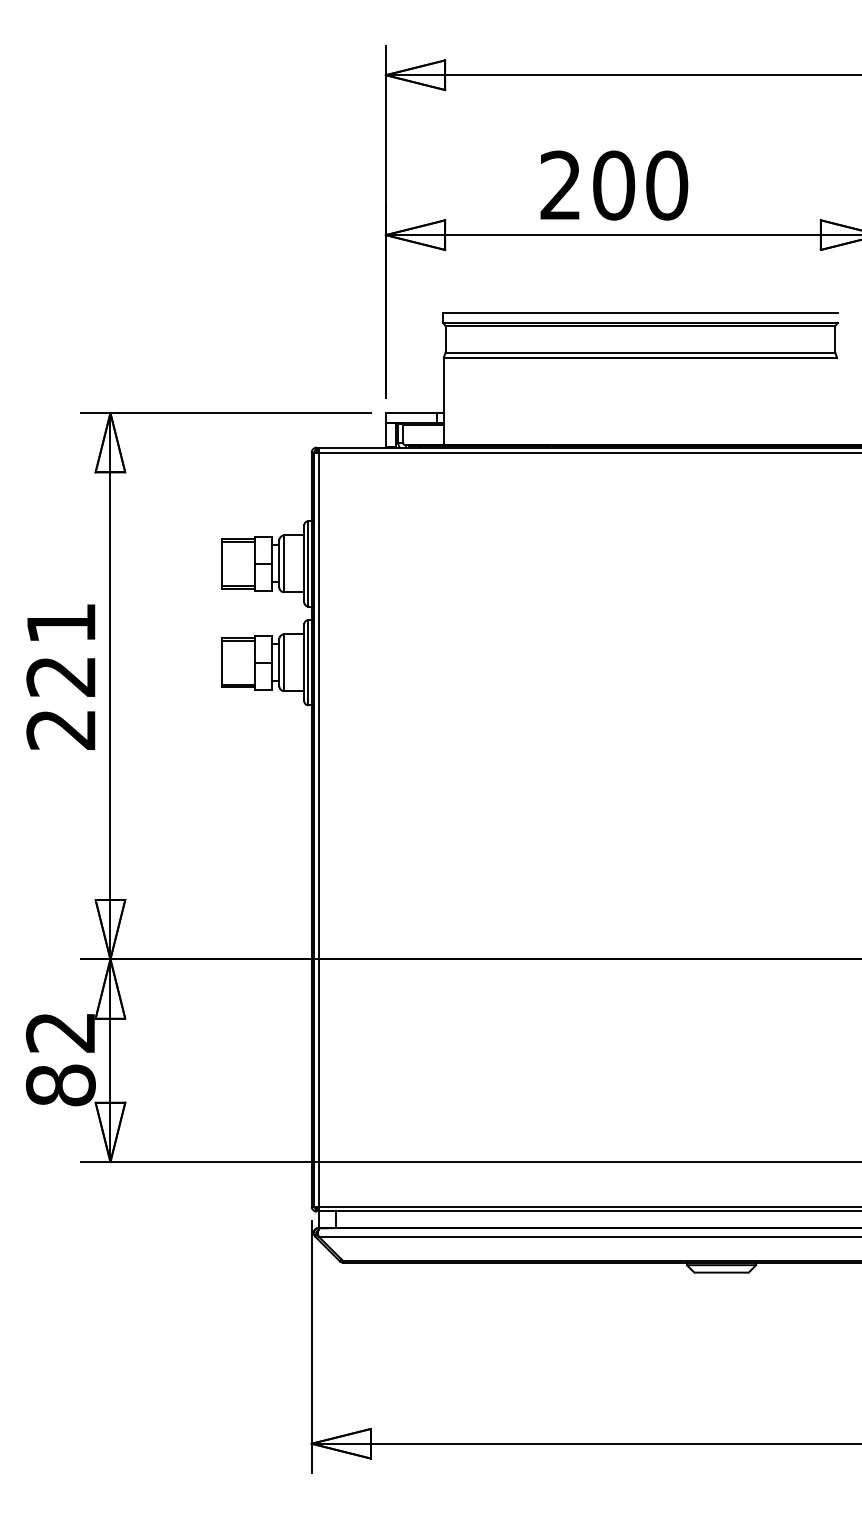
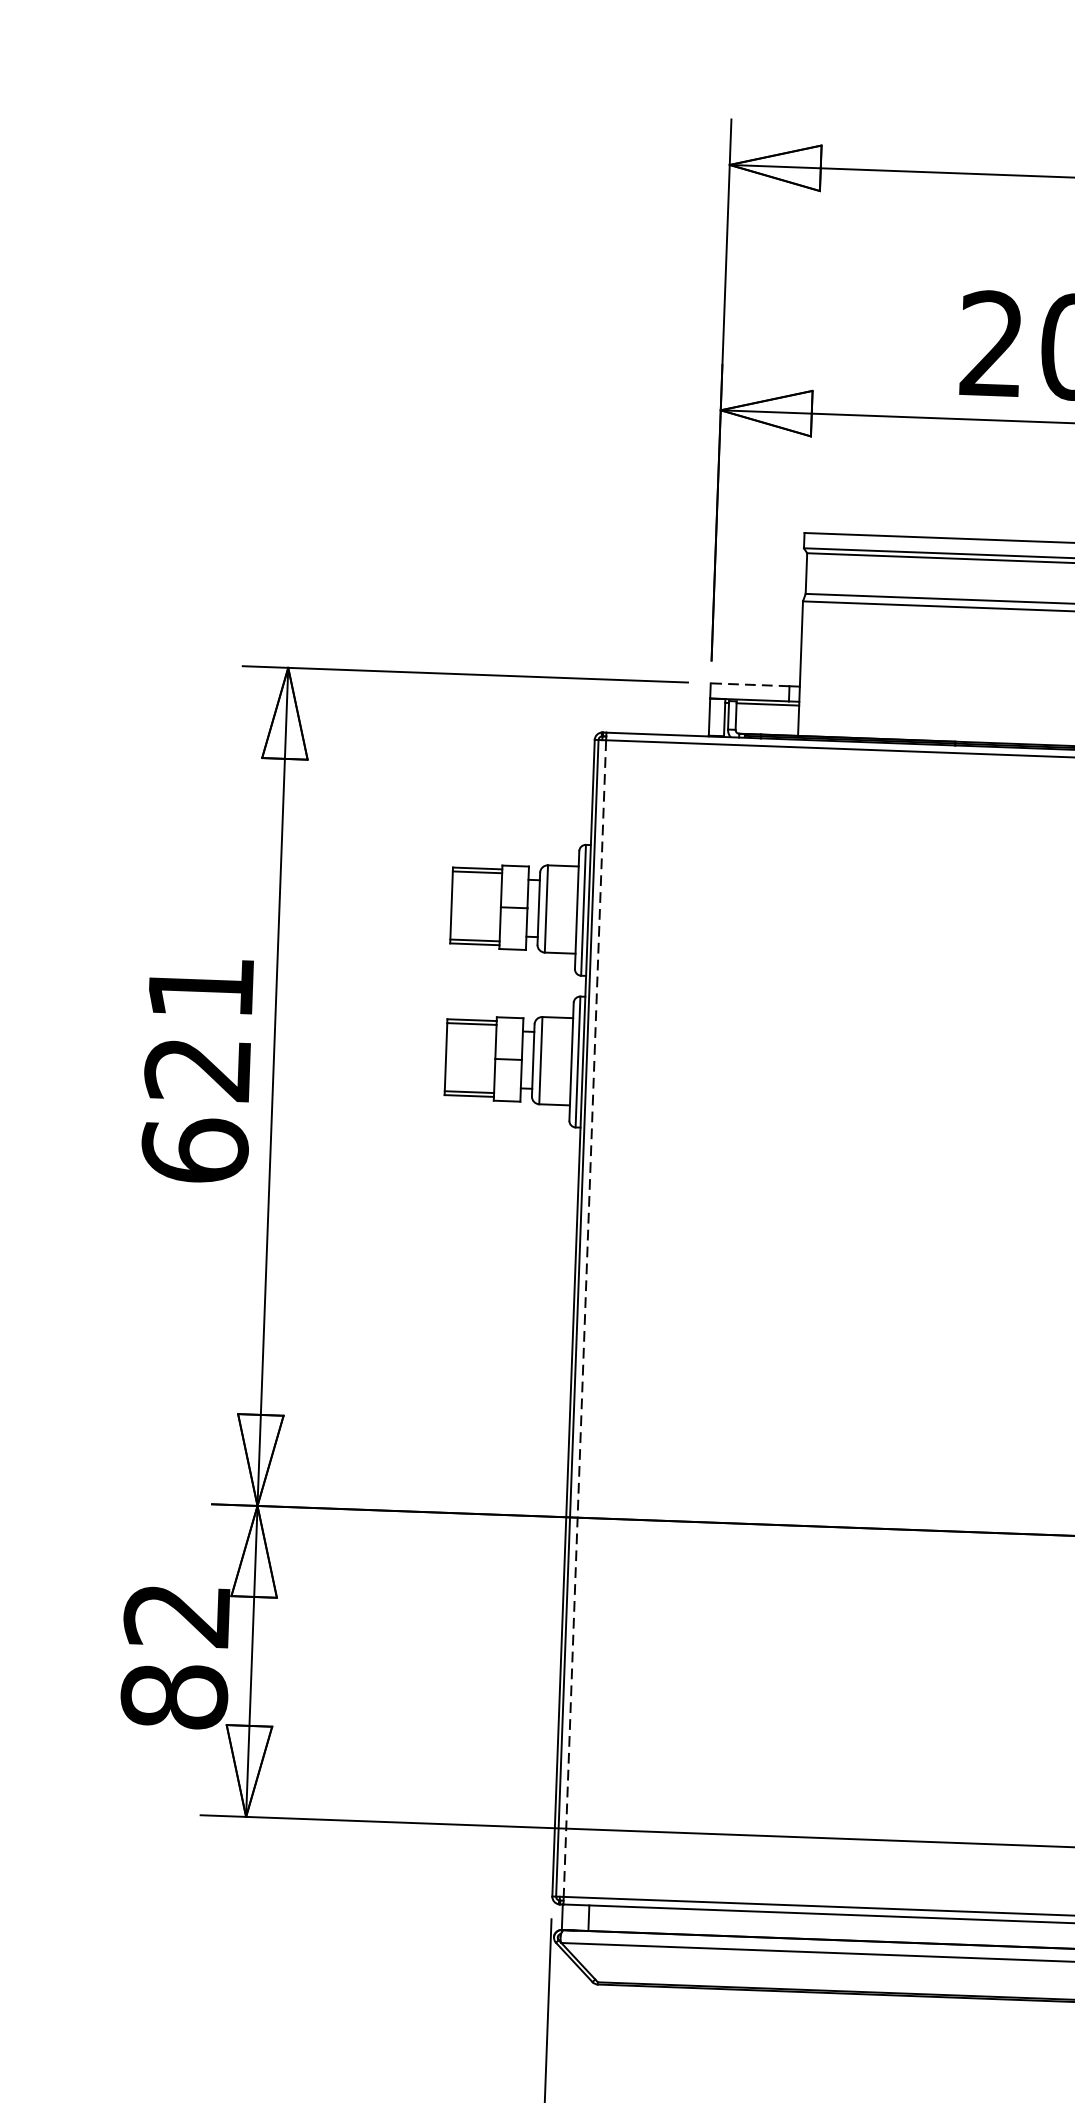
line: (411, 413) -> (750, 685), solid -> dashed
text: (61, 729) -> (195, 1150), 221 -> 621
line: (319, 829) -> (585, 1318), solid -> dashed

